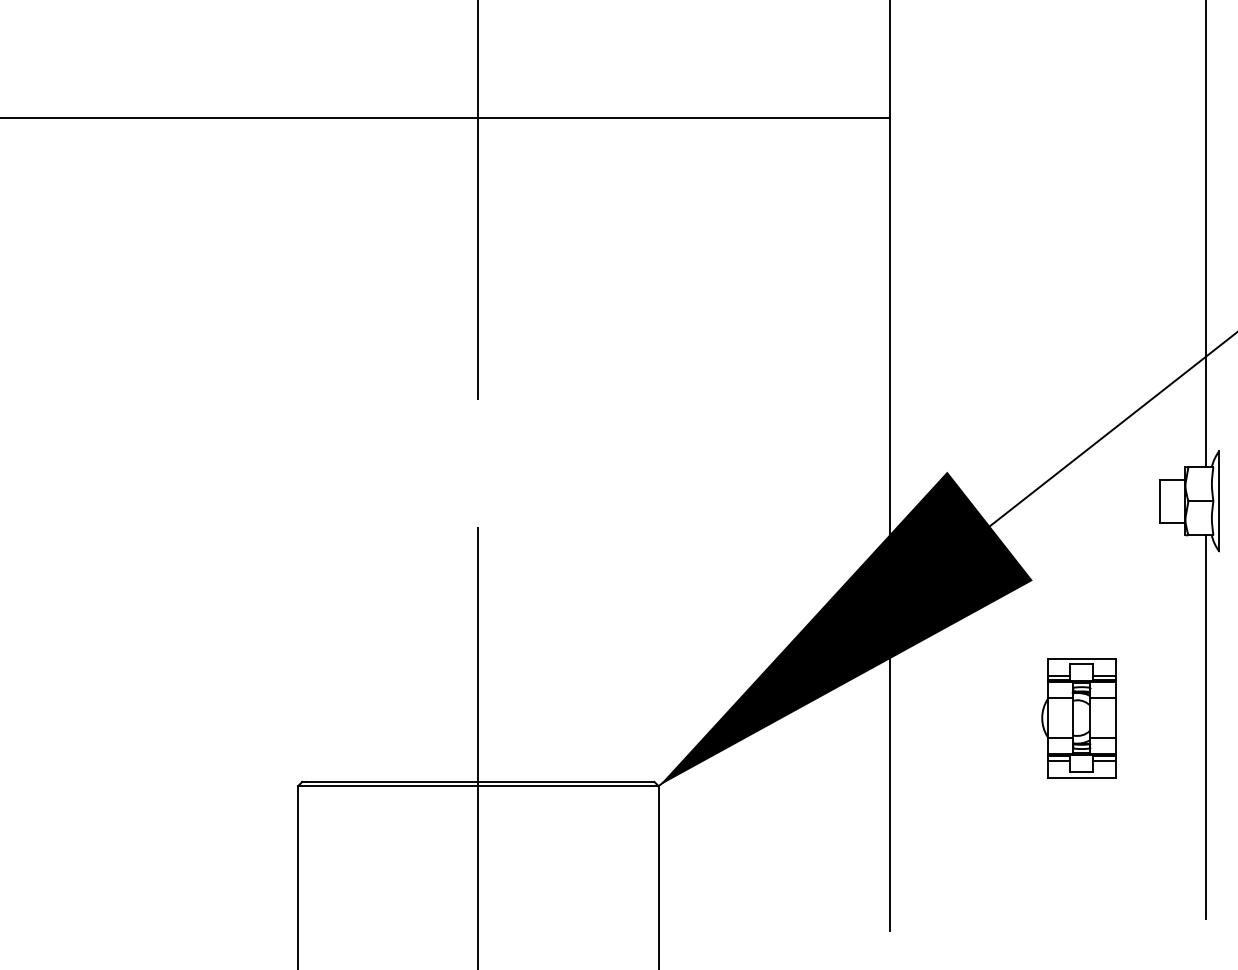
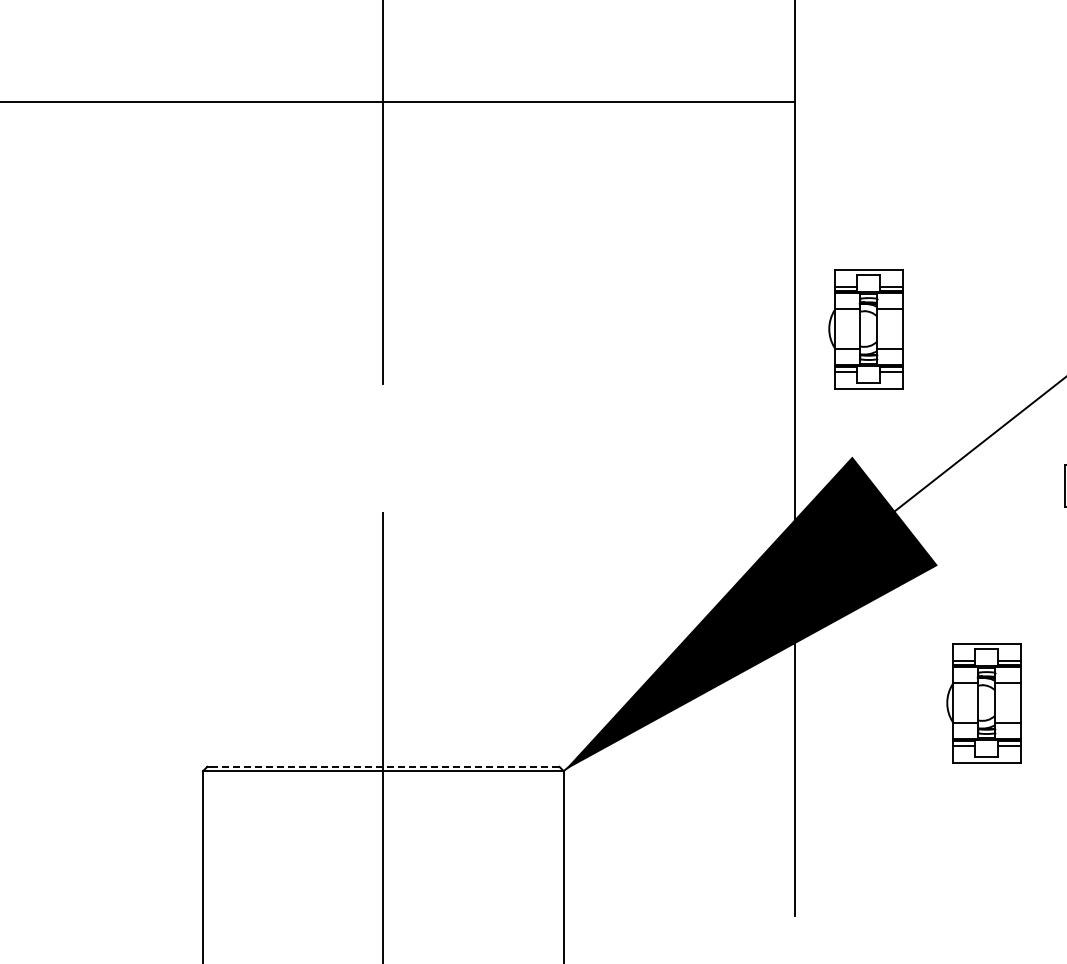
part: (960, 344) -> (865, 329), added
line: (479, 781) -> (384, 766), solid -> dashed

